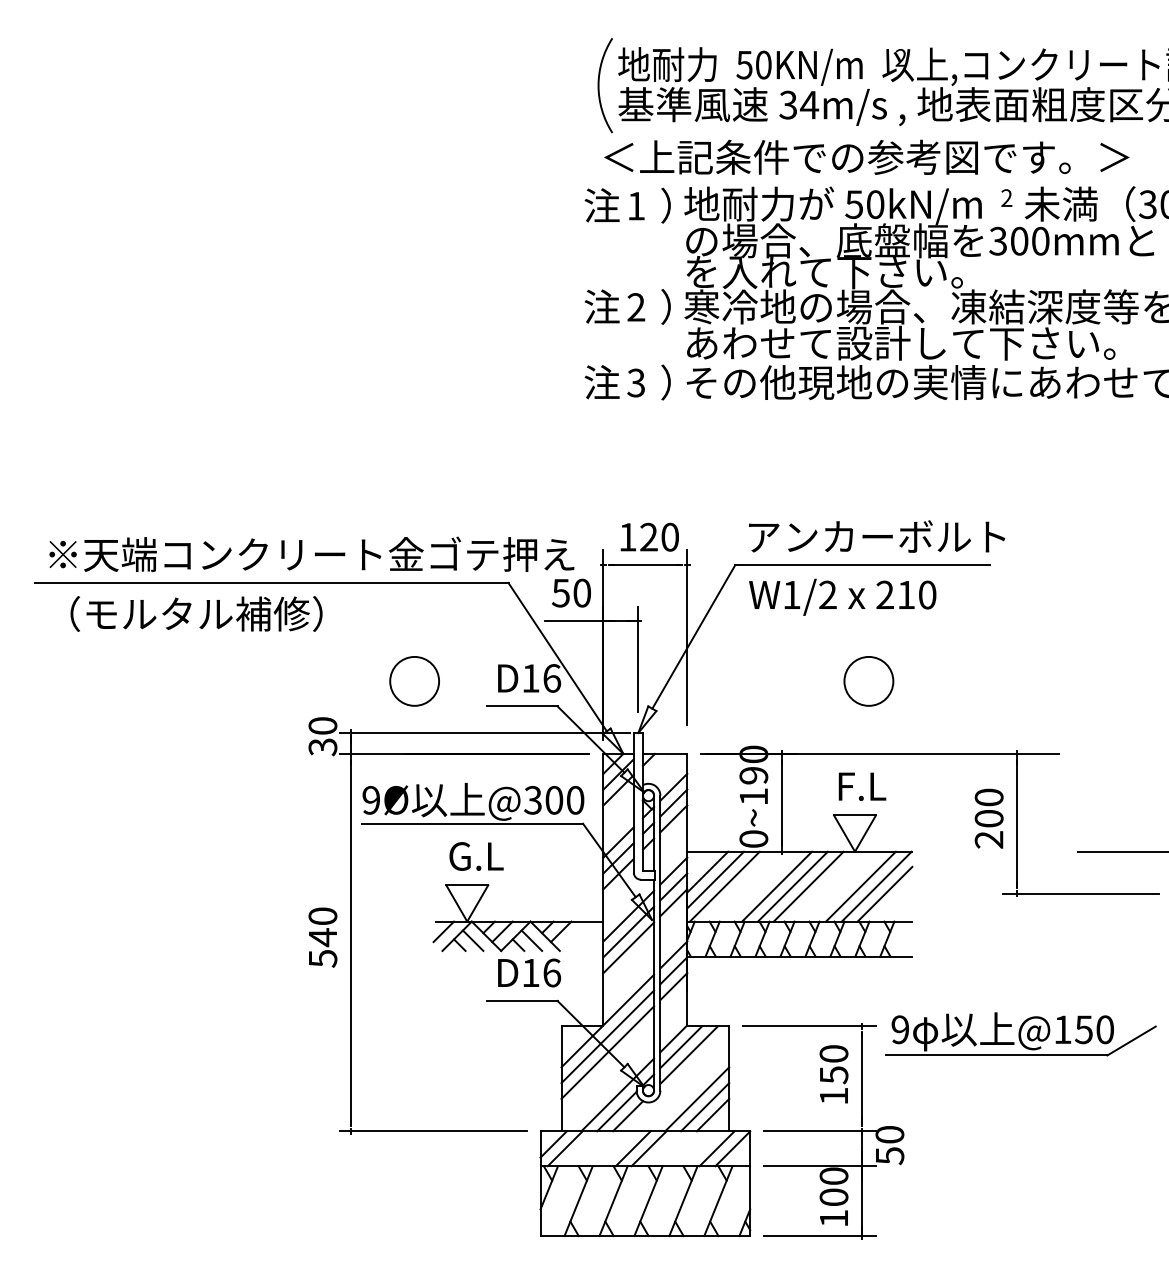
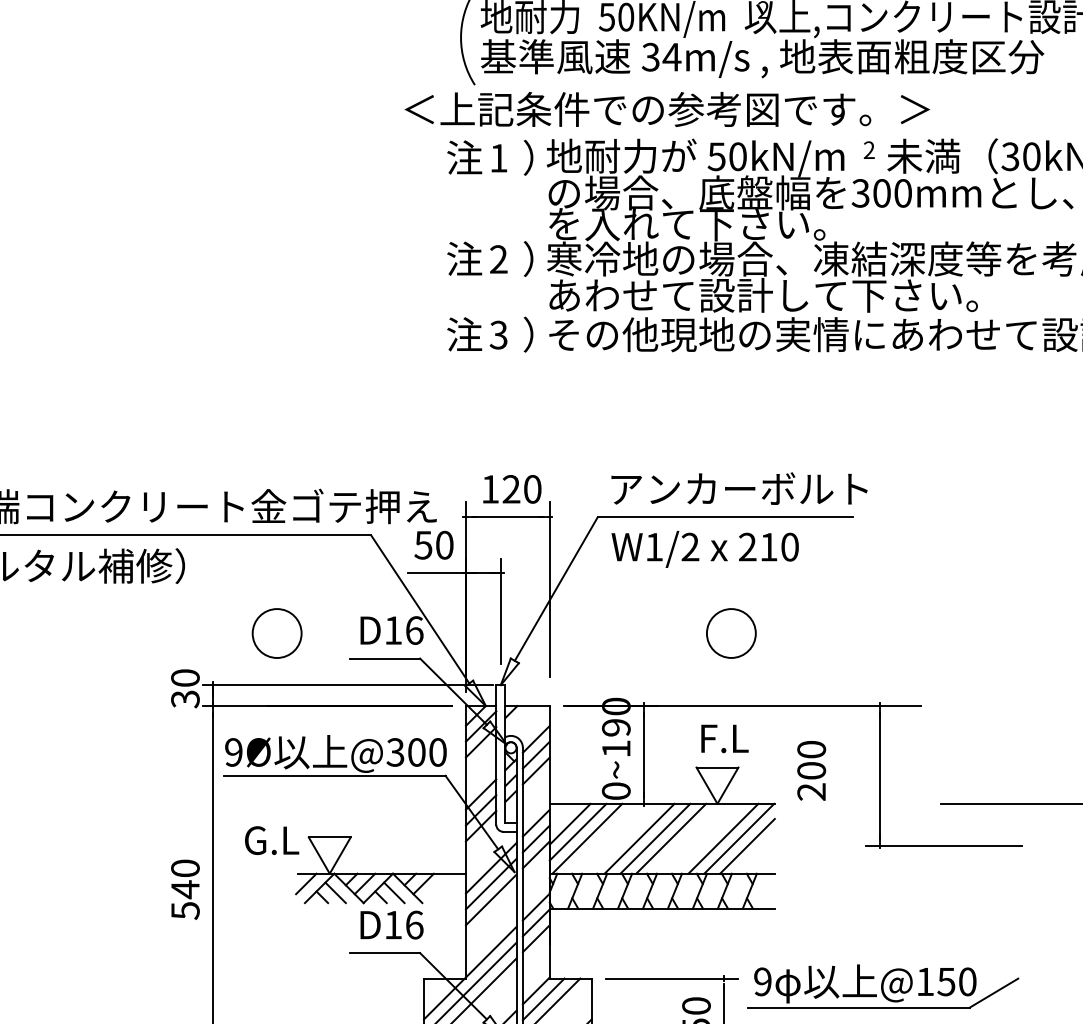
text: (866, 156) -> (666, 108), moved
text: (988, 818) -> (810, 770), moved
text: (476, 856) -> (271, 840), moved

